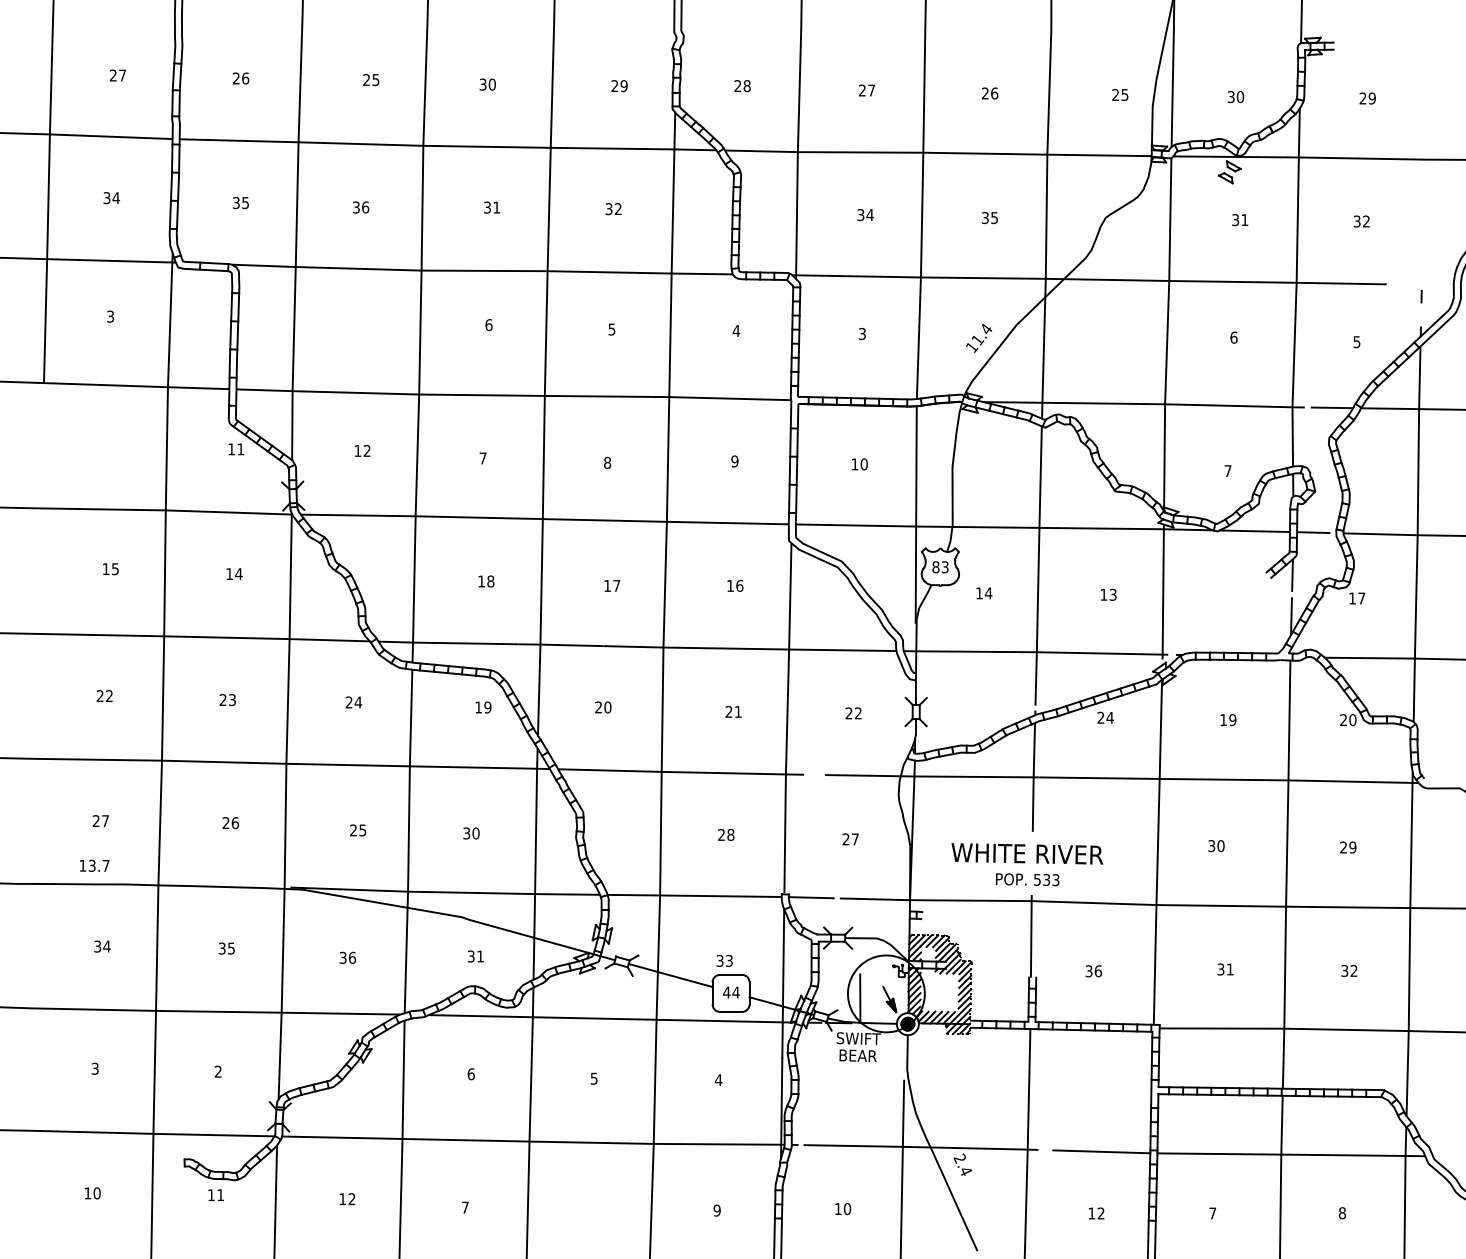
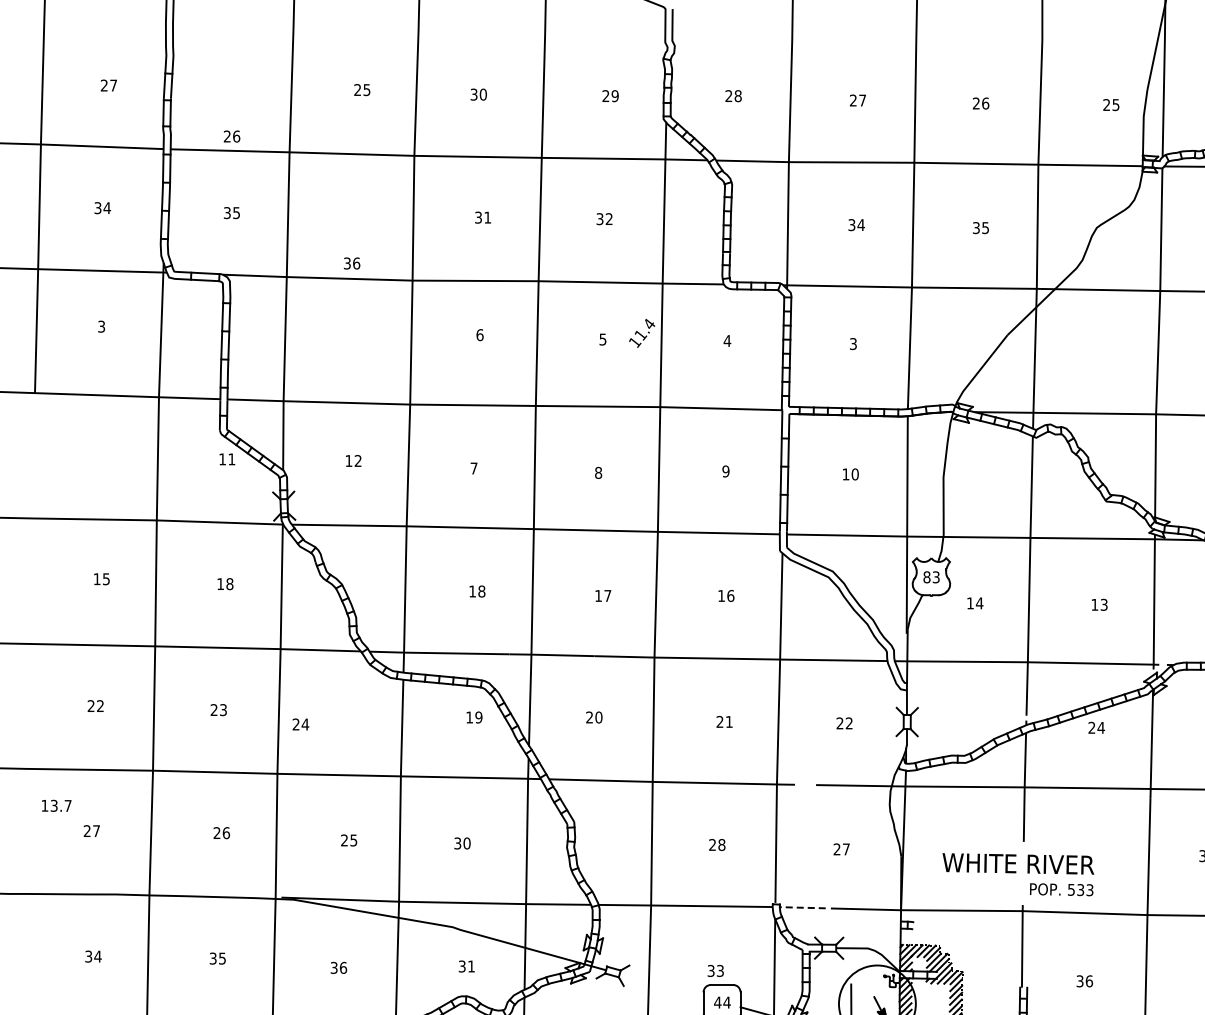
text: (240, 78) -> (231, 136), moved
text: (360, 207) -> (351, 263), moved
text: (978, 337) -> (641, 332), moved
text: (238, 574) -> (229, 584), 14 -> 18
text: (353, 702) -> (300, 724), moved
text: (94, 865) -> (56, 805), moved
text: (1027, 879) -> (1061, 889), moved
line: (811, 897) -> (802, 907), solid -> dashed
line: (670, 975) -> (661, 985), removed

